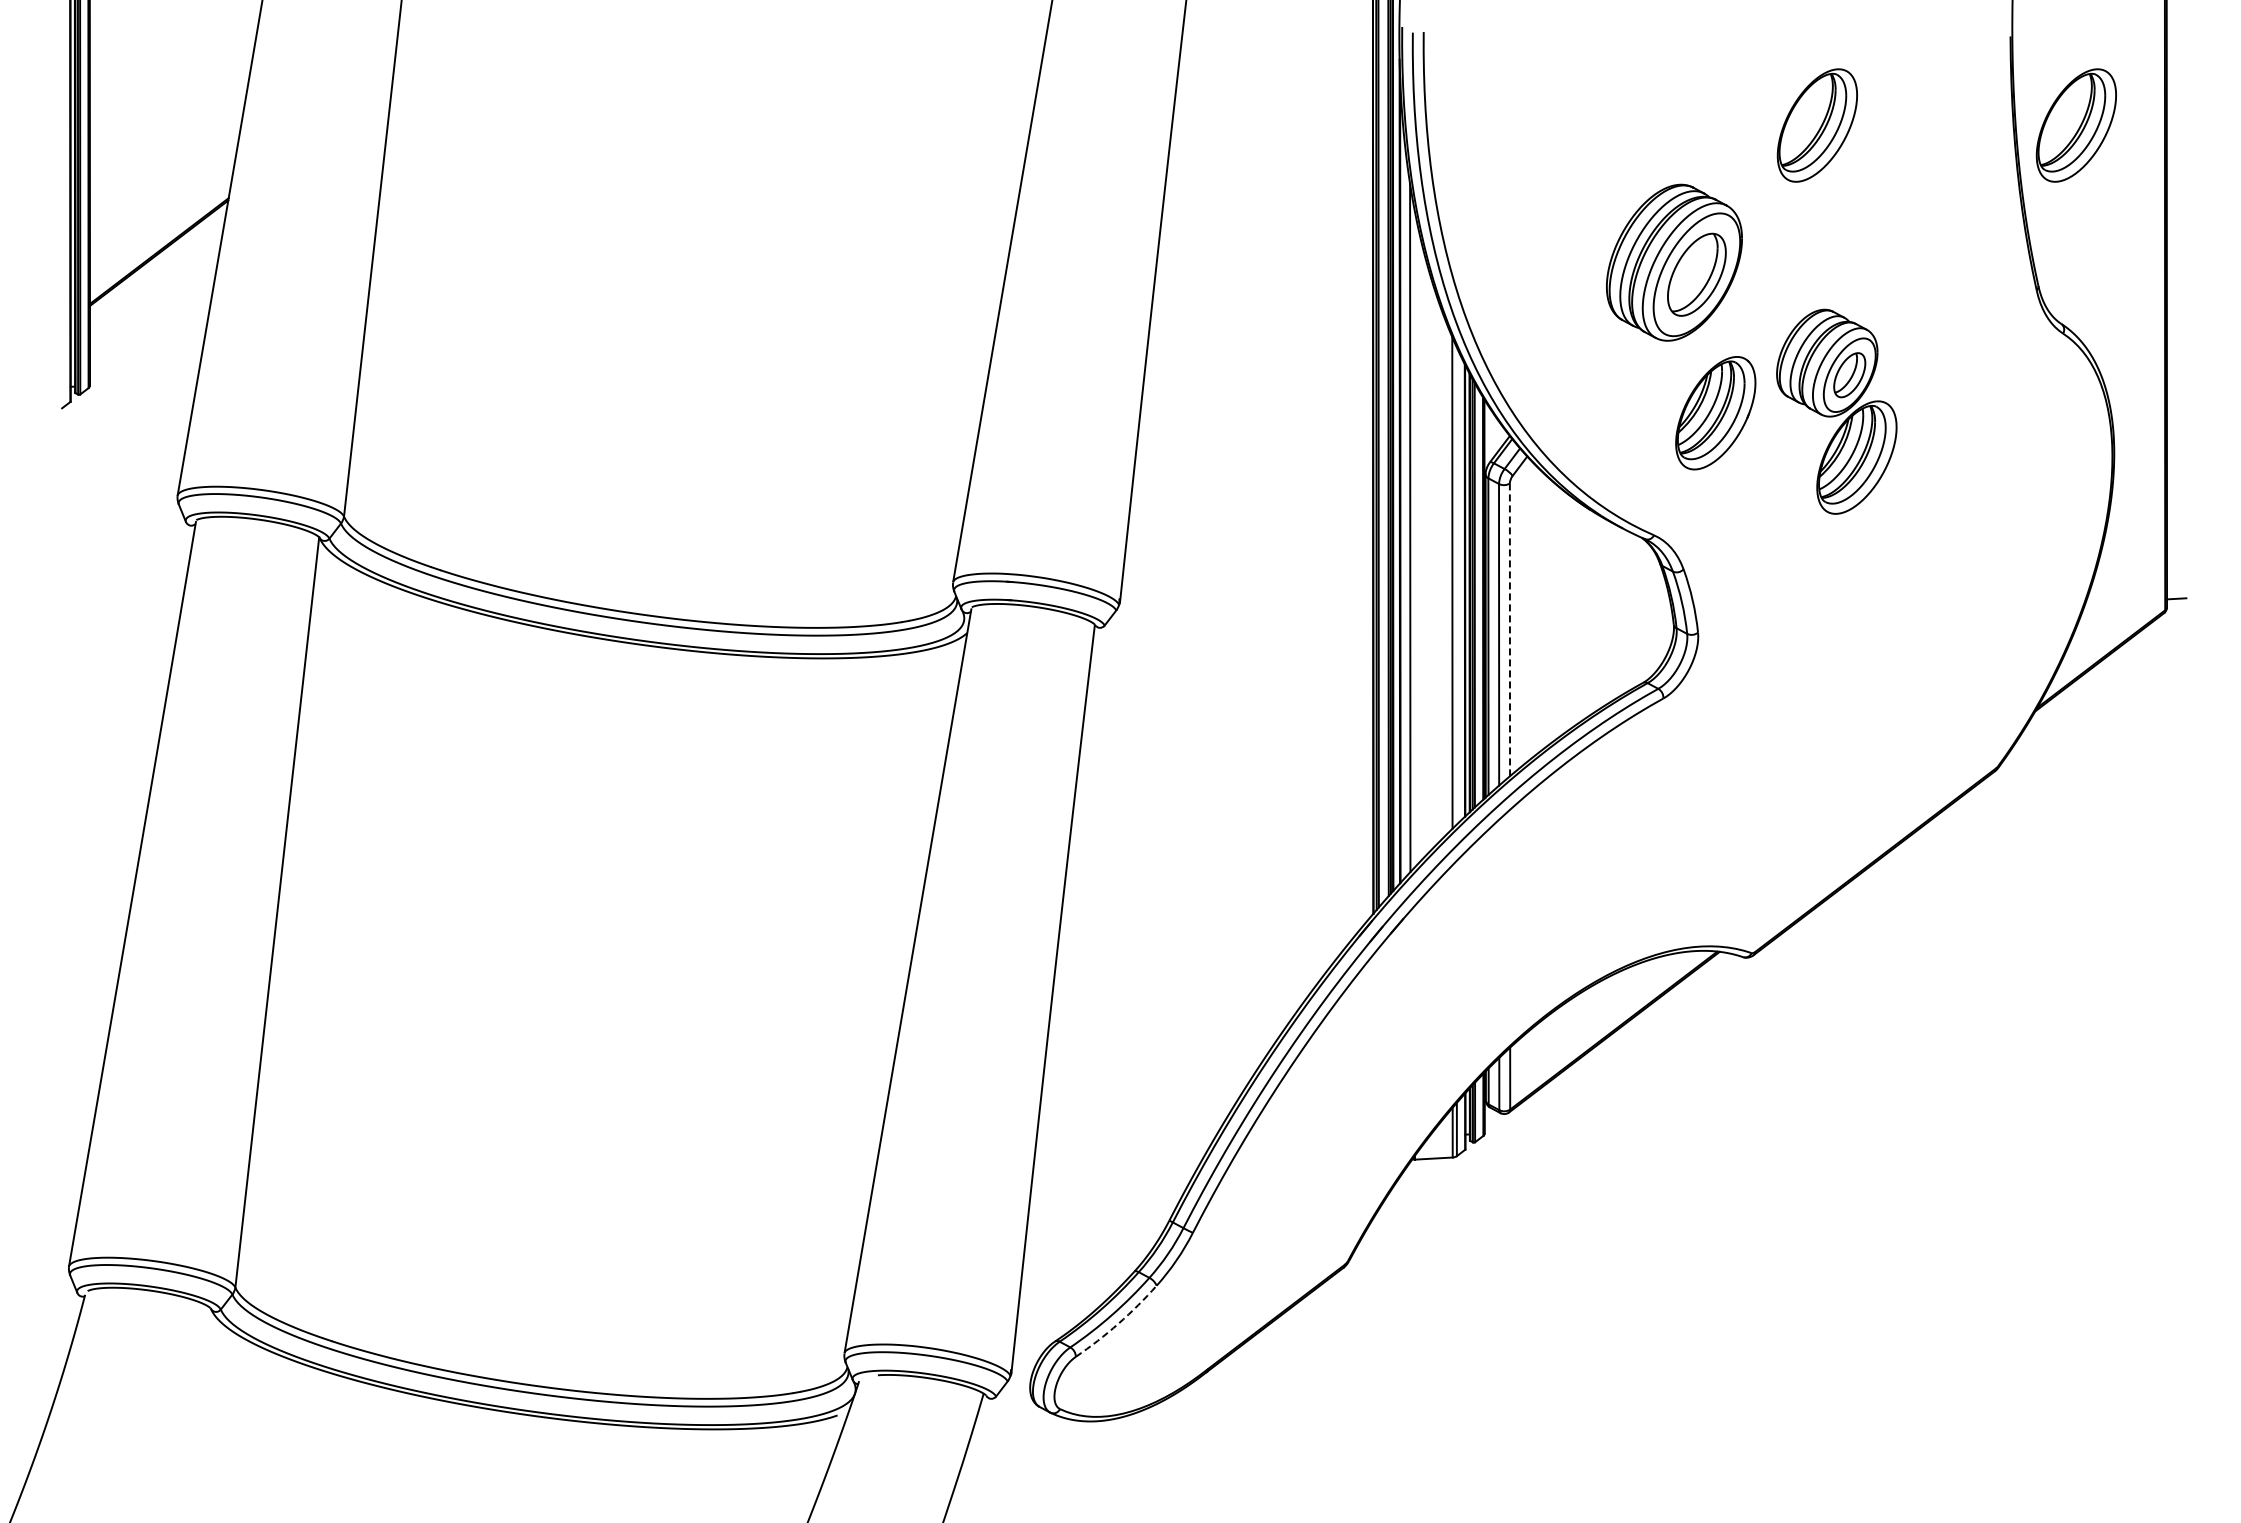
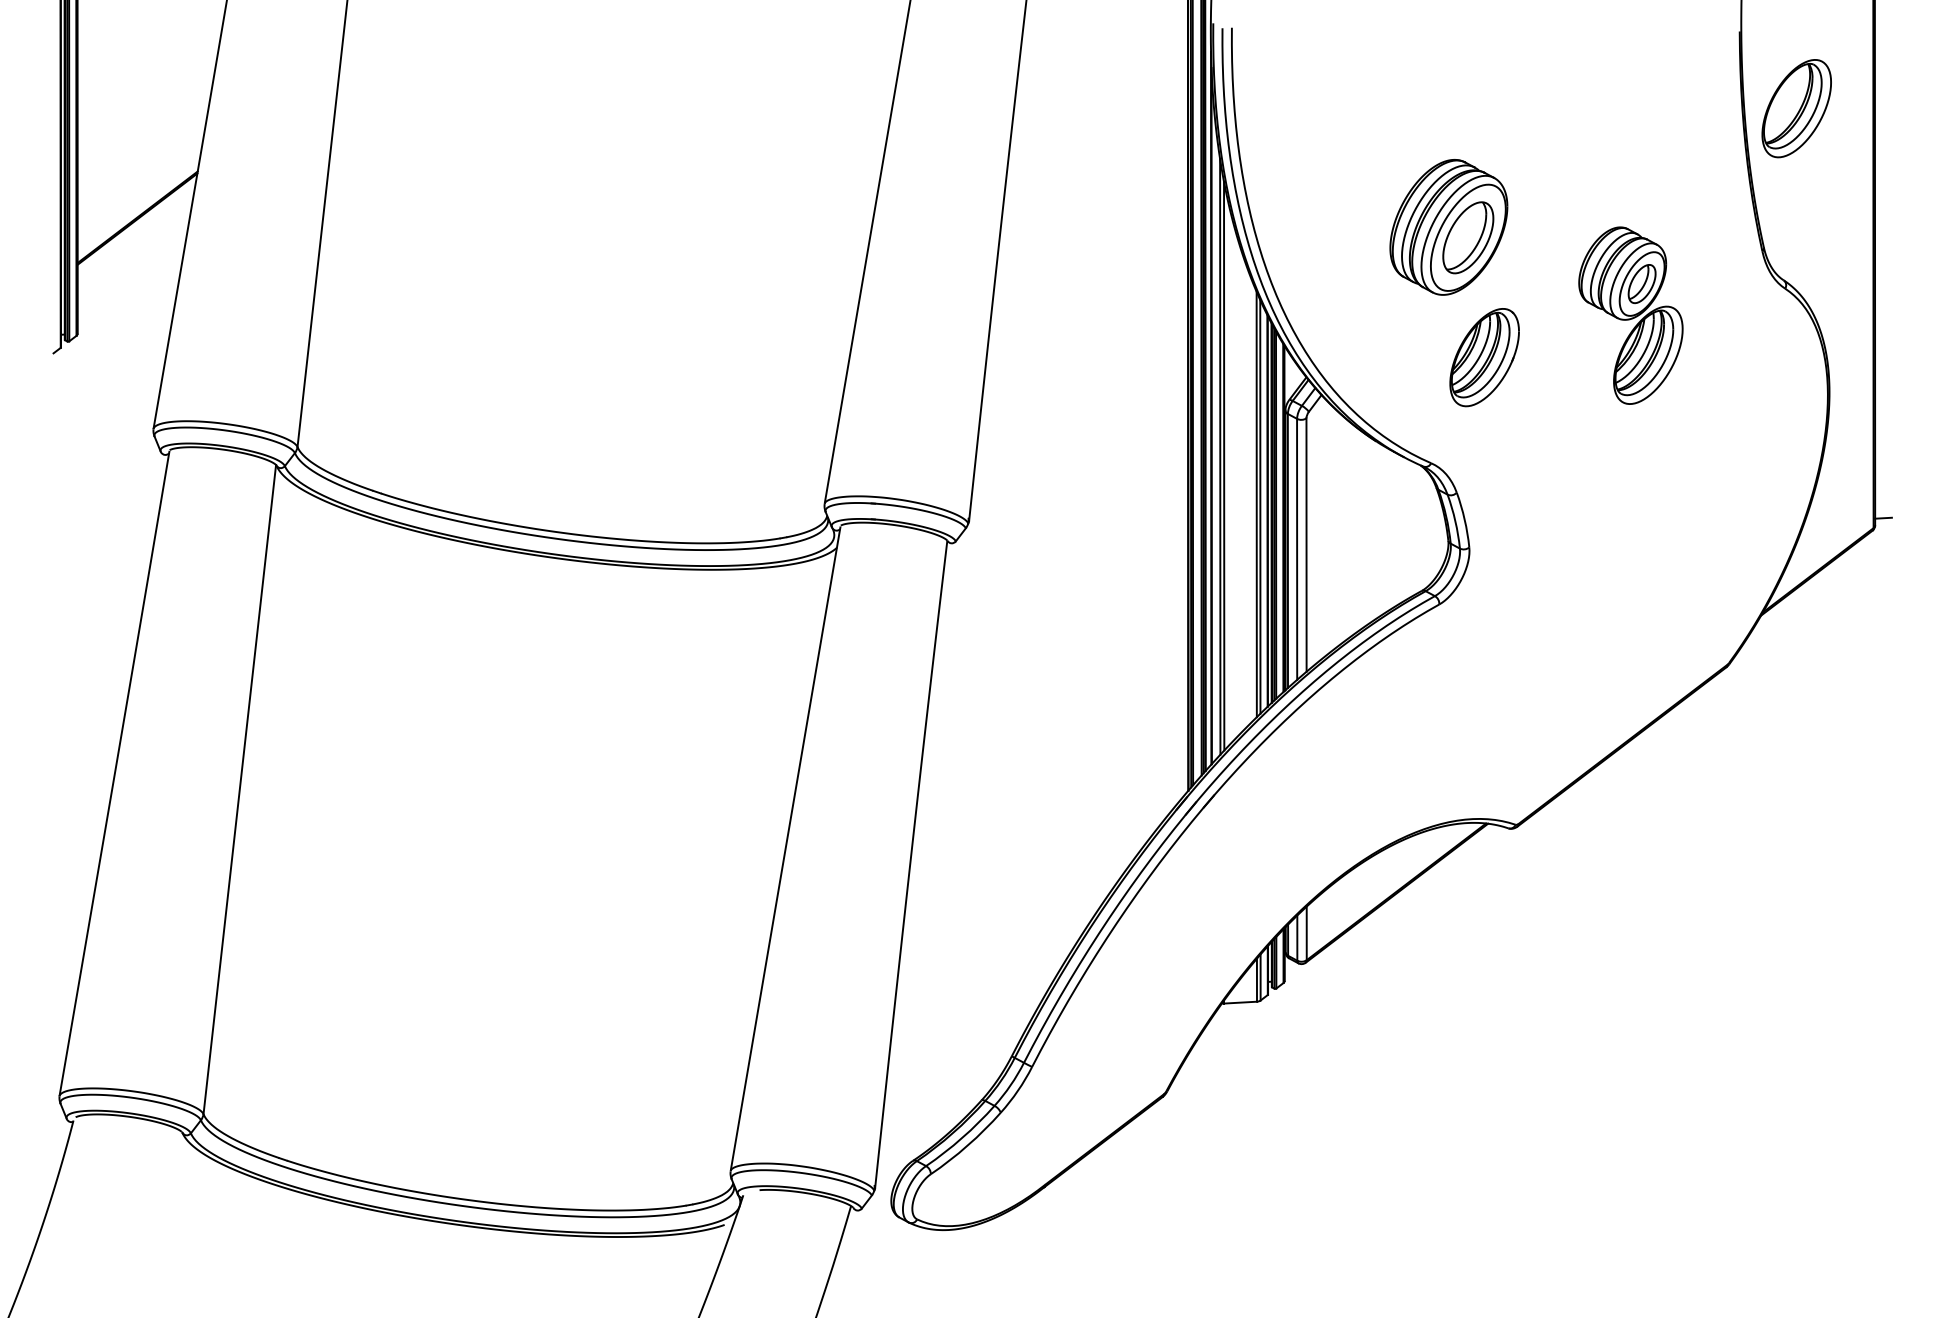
part: (1816, 125) -> (1571, 108), removed
part: (1836, 411) -> (1630, 315), moved
line: (1414, 538) -> (1223, 466), added
line: (1456, 585) -> (1260, 506), added
line: (1509, 630) -> (1306, 545), dashed -> solid
arc: (1118, 1323) -> (967, 1145), dashed -> solid

